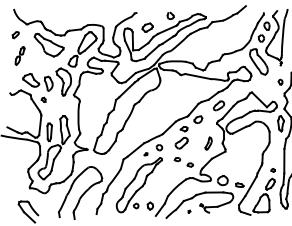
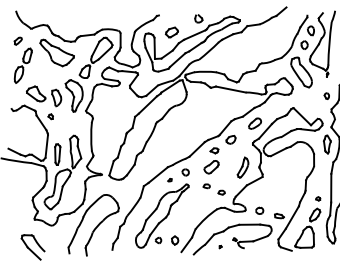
part: (19, 55) -> (22, 65), size x1.67
part: (208, 143) -> (242, 167), size x1.43
part: (222, 180) -> (259, 210), size x0.62

